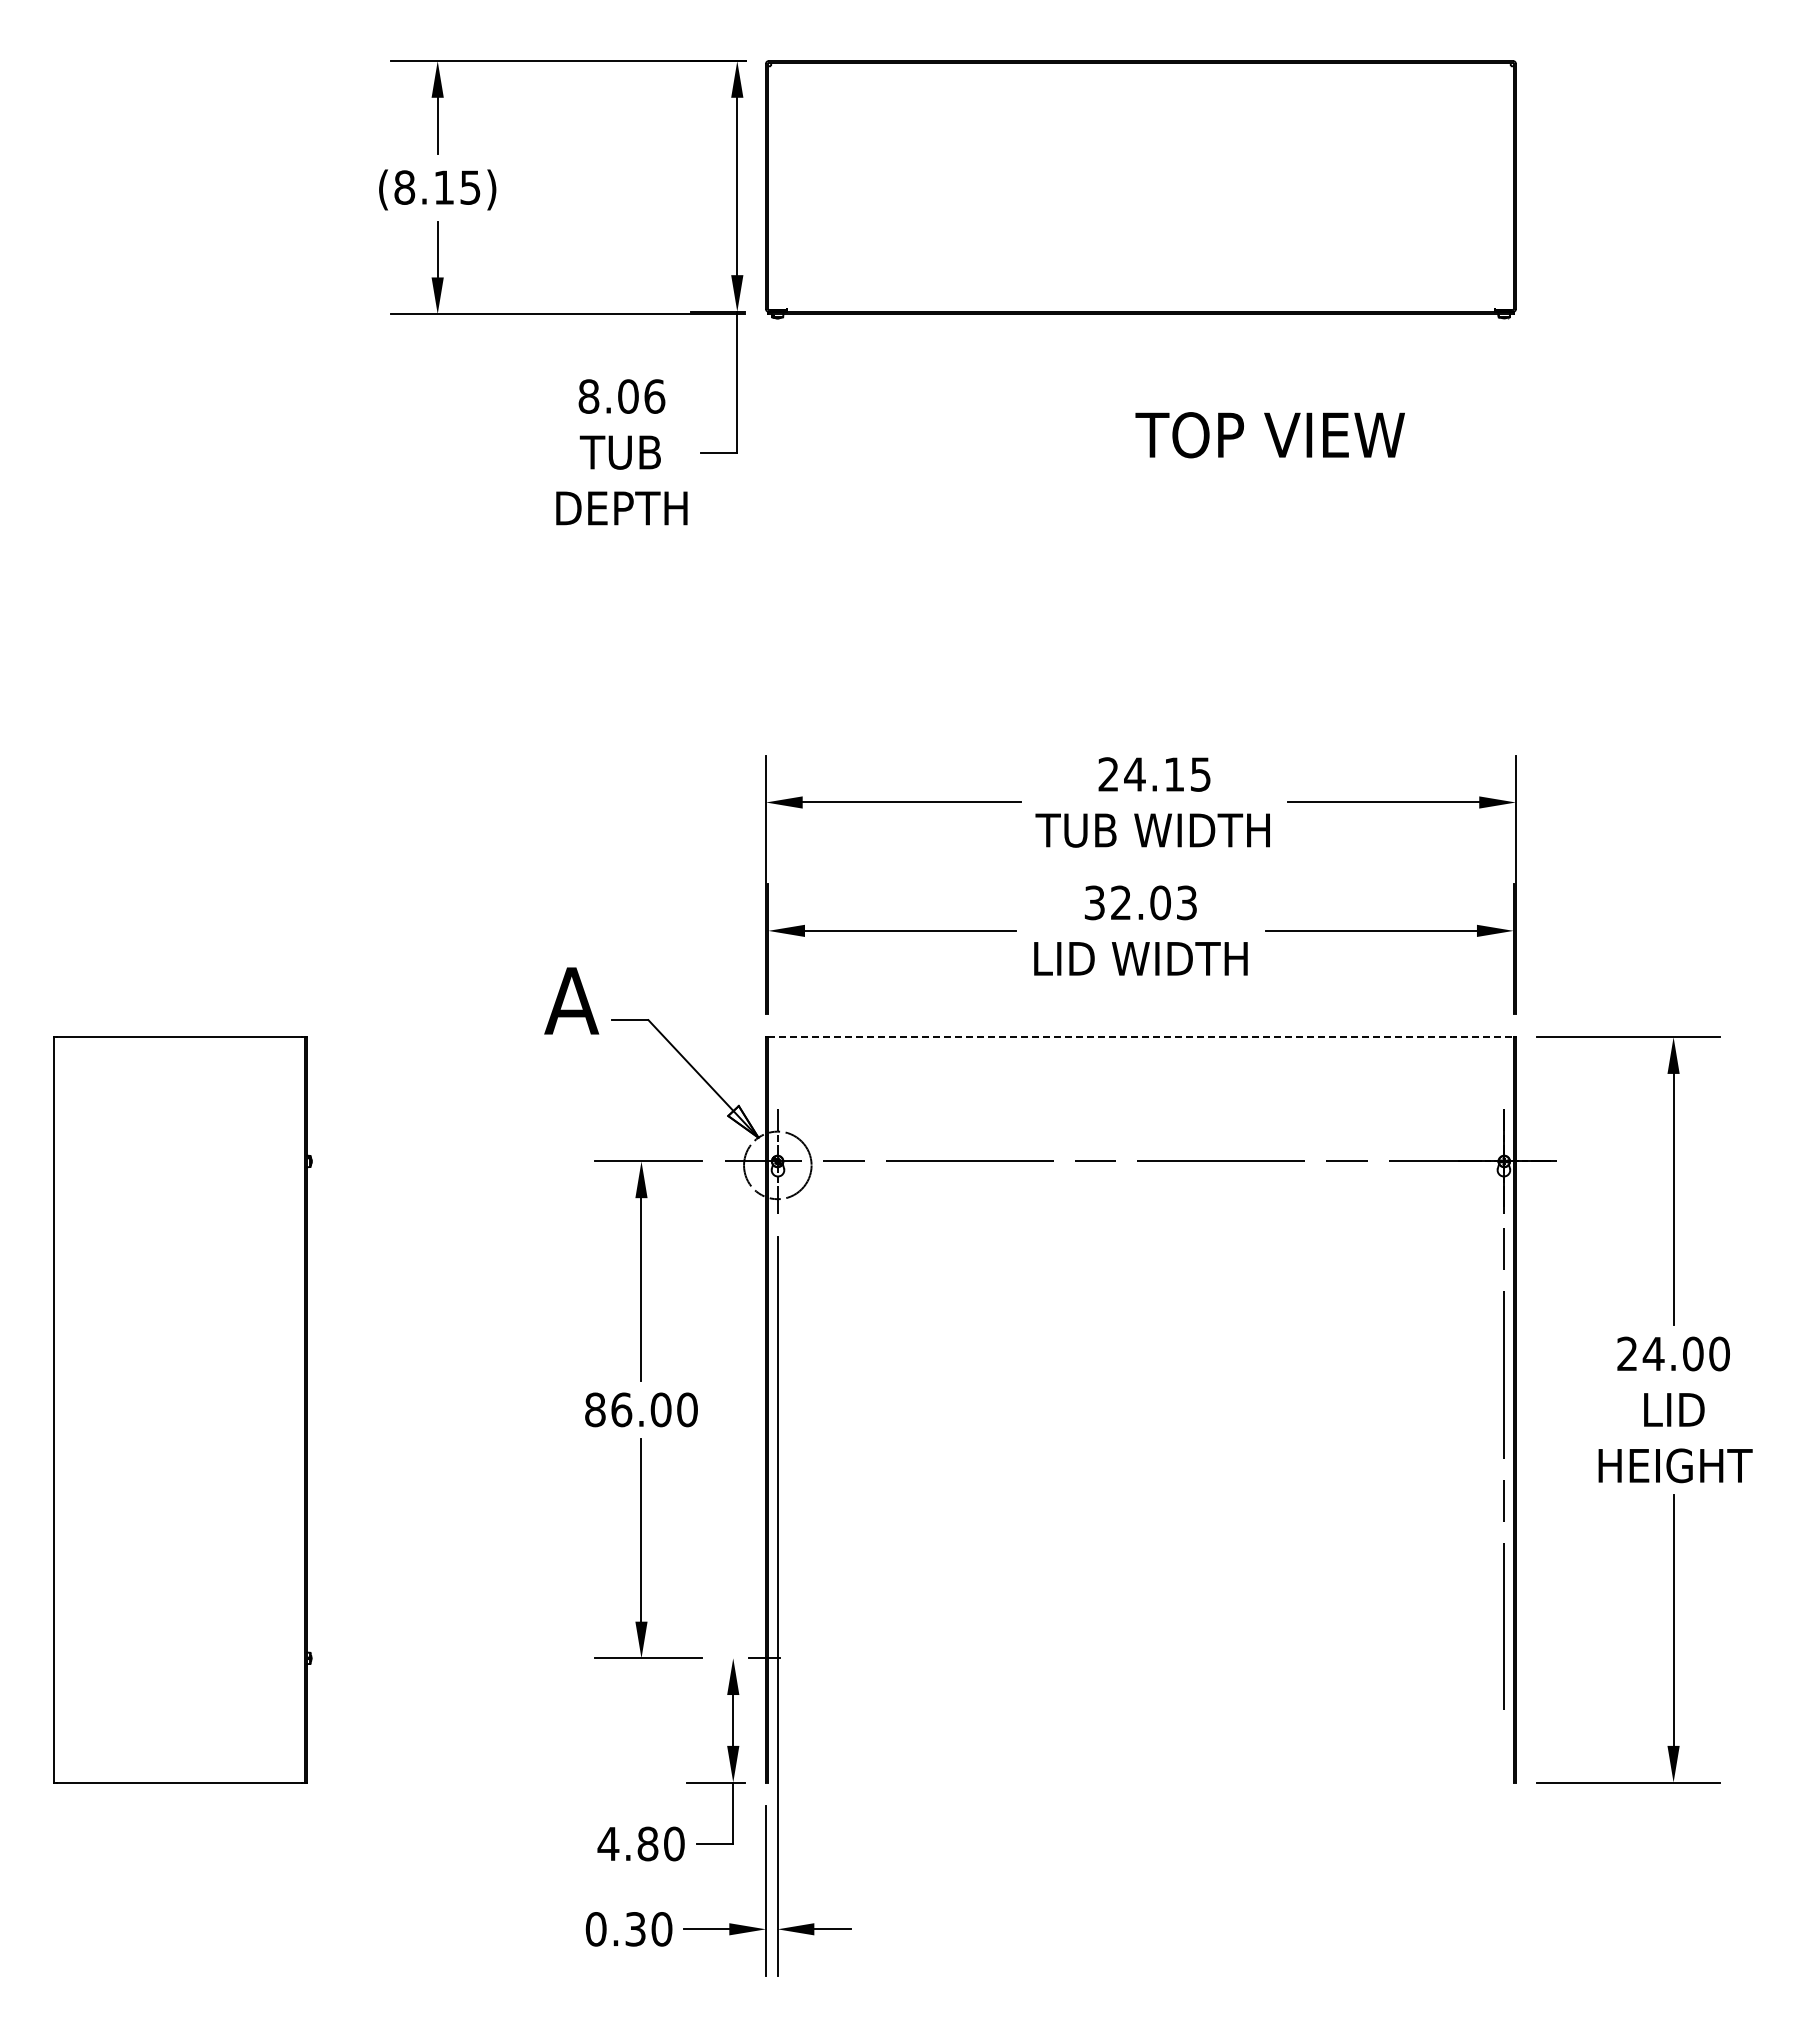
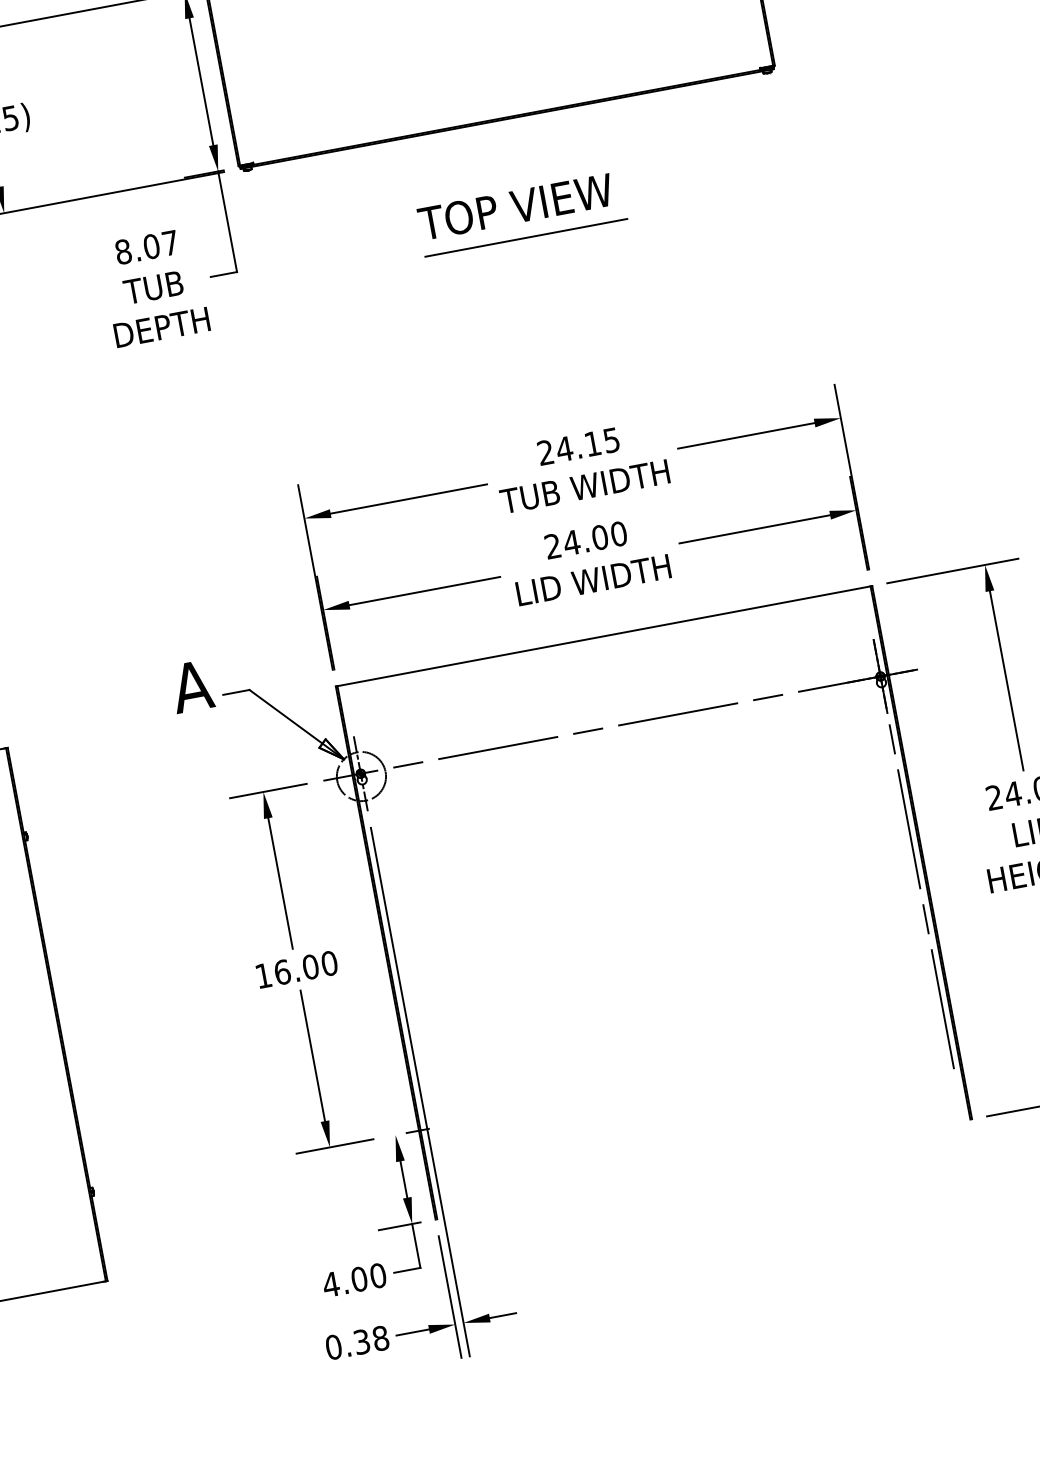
text: (654, 396) -> (170, 243), 8.06 -> 8.07
text: (1269, 435) -> (515, 207), moved
line: (1136, 479) -> (526, 237), added
text: (1140, 902) -> (585, 539), 32.03 -> 24.00
line: (1140, 1037) -> (603, 636), dashed -> solid
text: (595, 1409) -> (263, 975), 86.00 -> 16.00
text: (647, 1844) -> (359, 1279), 4.80 -> 4.00
text: (661, 1929) -> (380, 1338), 0.30 -> 0.38

